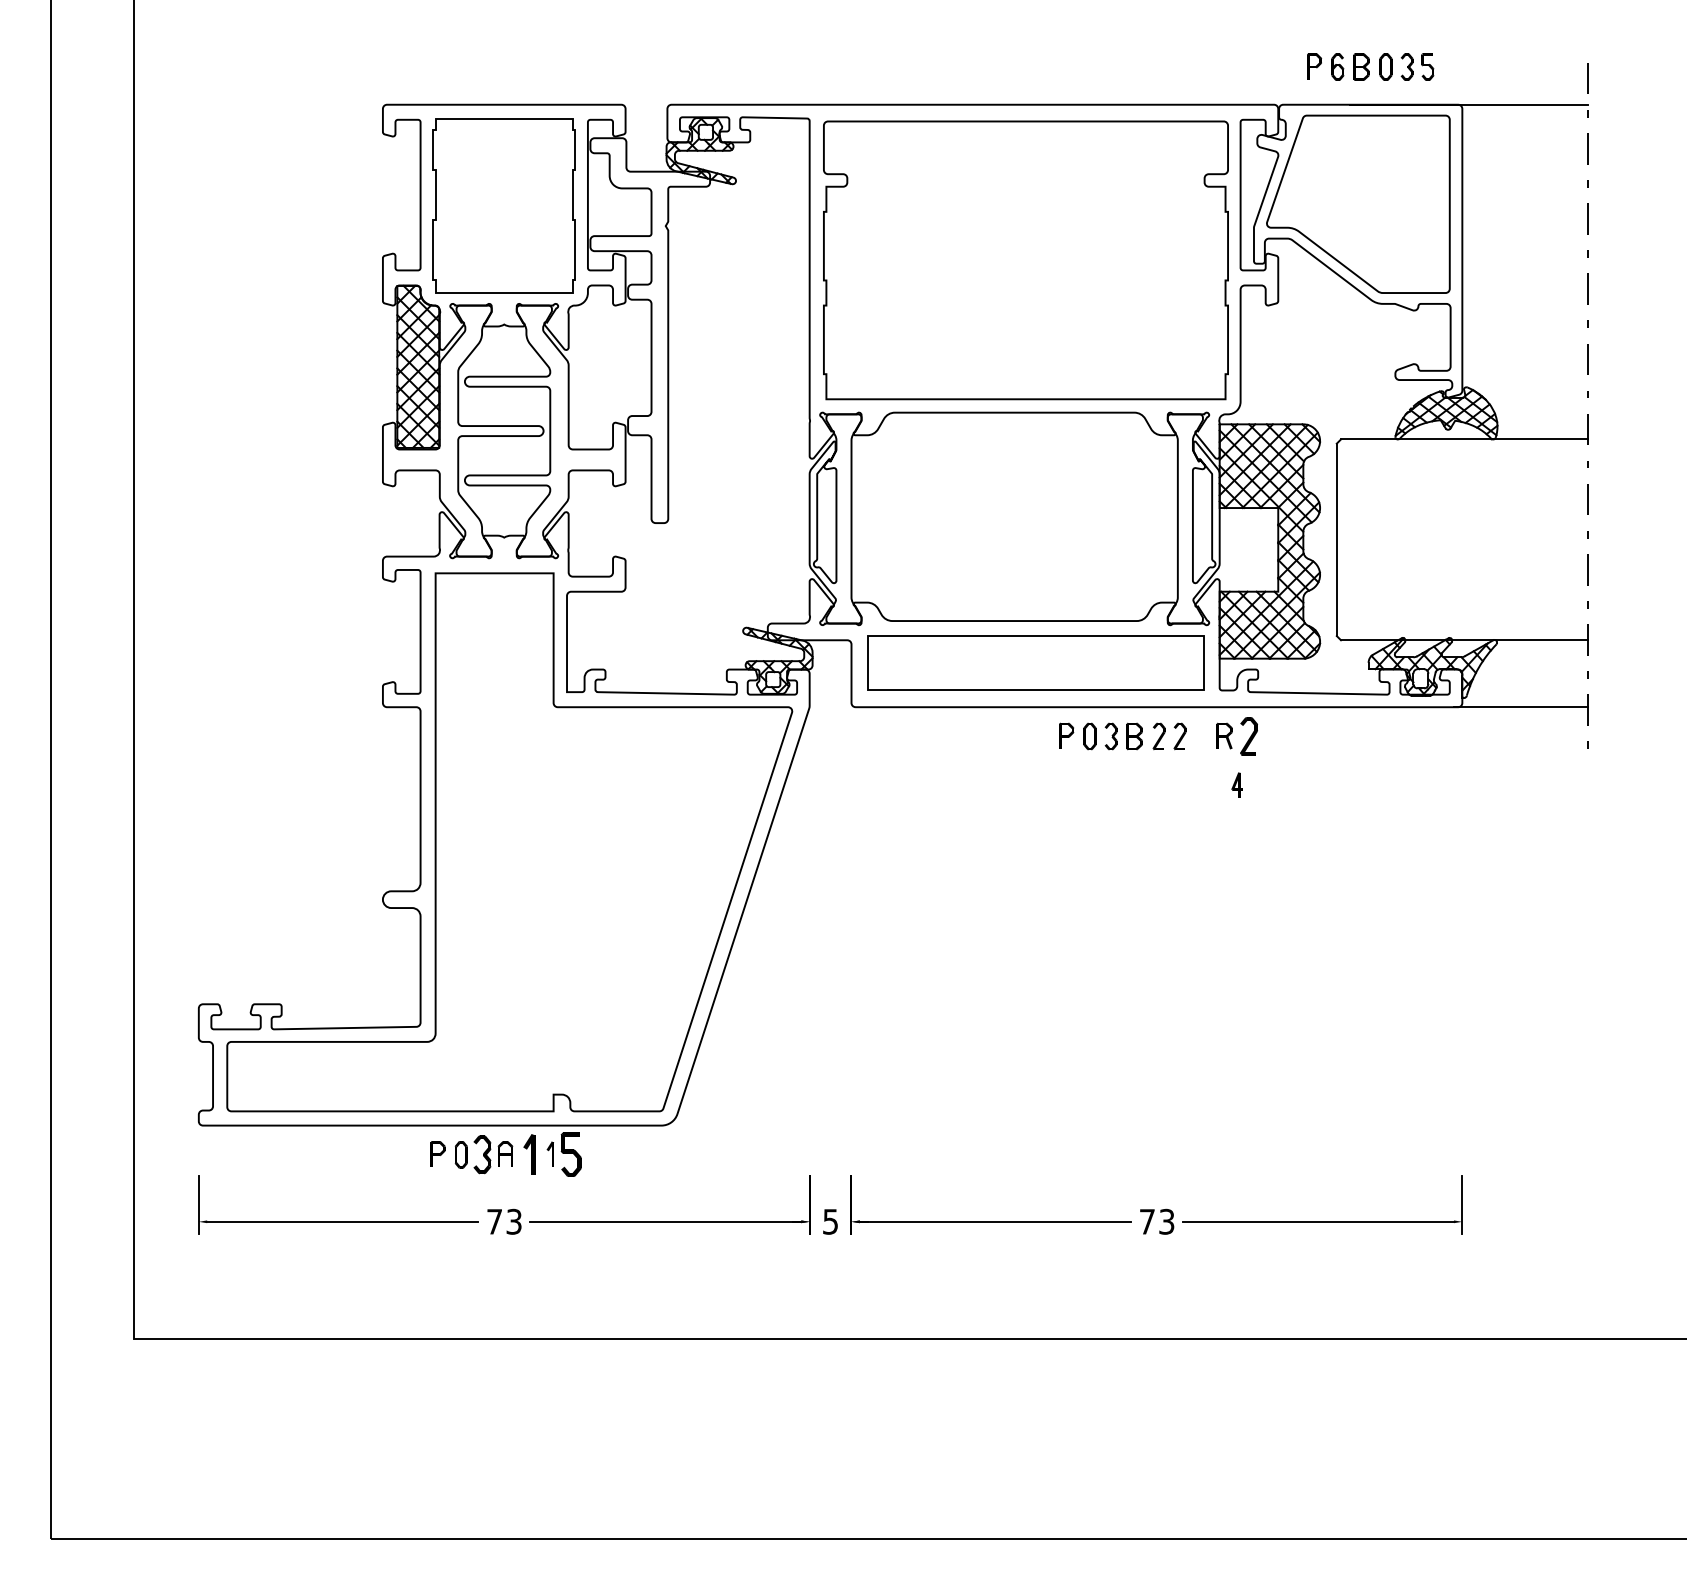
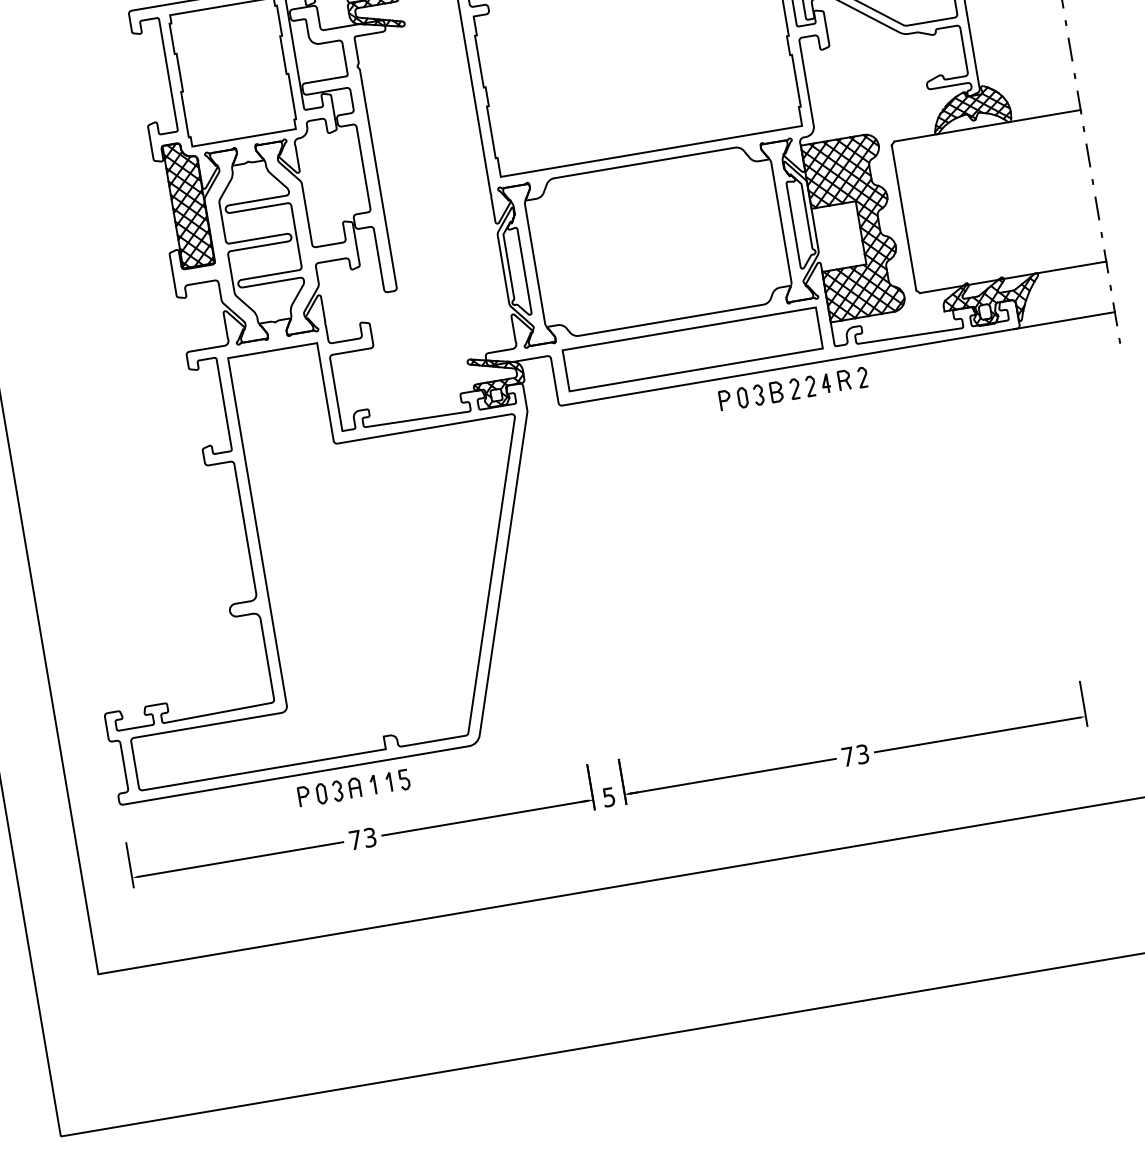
part: (1248, 736) -> (862, 377), size x0.71
part: (1236, 784) -> (825, 383), moved
part: (529, 1153) -> (373, 784), size x0.62
part: (482, 1154) -> (337, 790), size x0.71
part: (570, 1154) -> (404, 779), size x0.62

